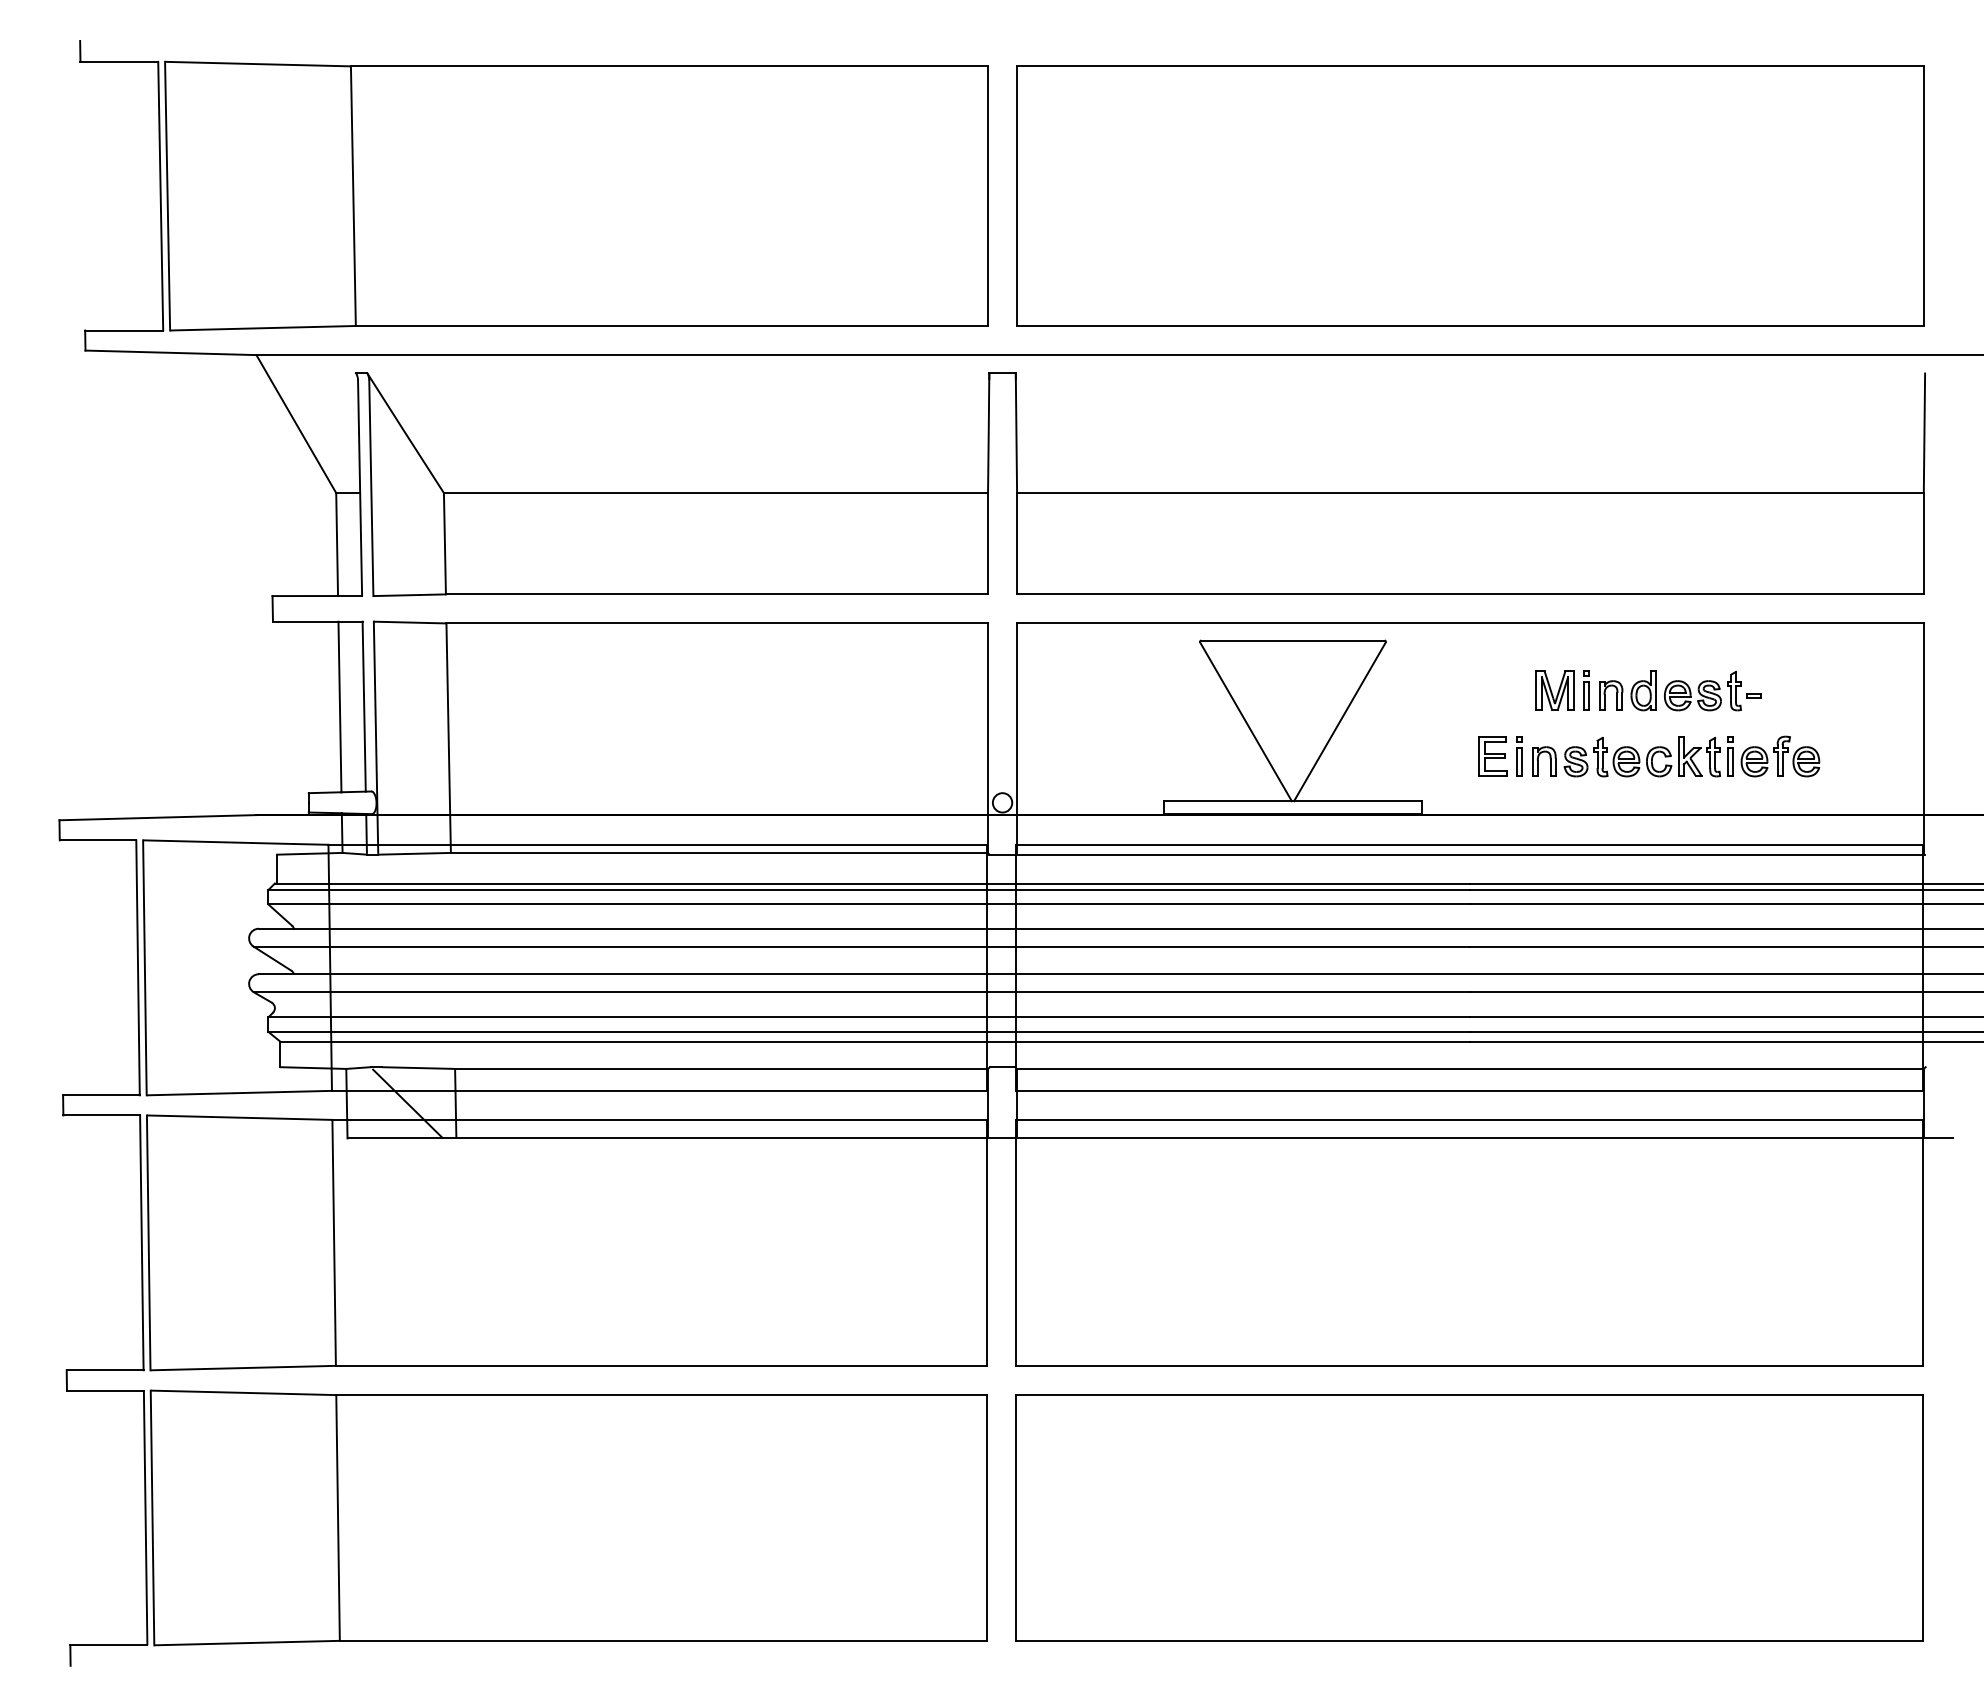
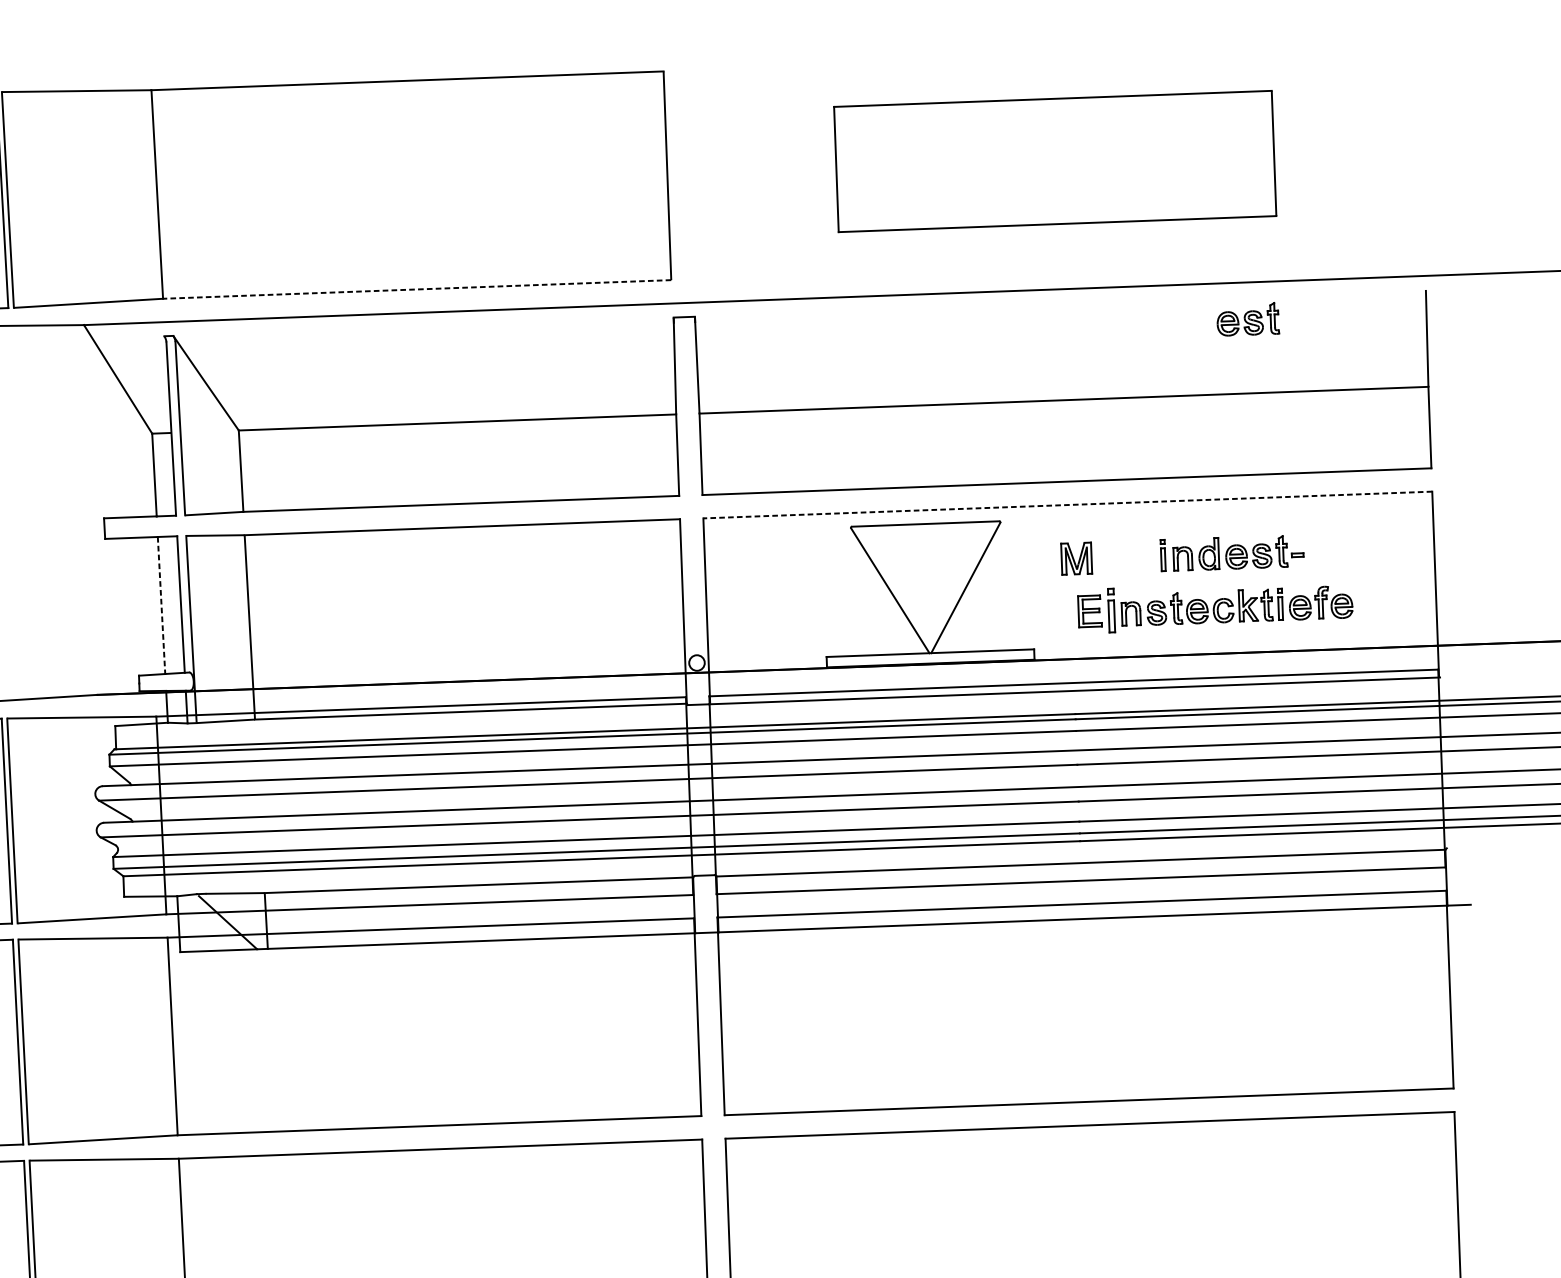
part: (1470, 195) -> (1055, 161), size x0.6
line: (671, 326) -> (416, 289), solid -> dashed
part: (1702, 400) -> (1247, 318), added
line: (1469, 623) -> (1067, 505), solid -> dashed
part: (1554, 690) -> (1076, 558), moved
line: (339, 707) -> (161, 605), solid -> dashed
part: (1519, 756) -> (1111, 610), size x1.4

